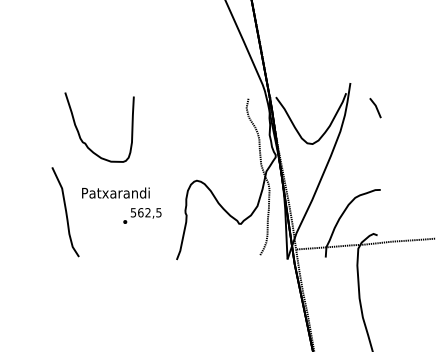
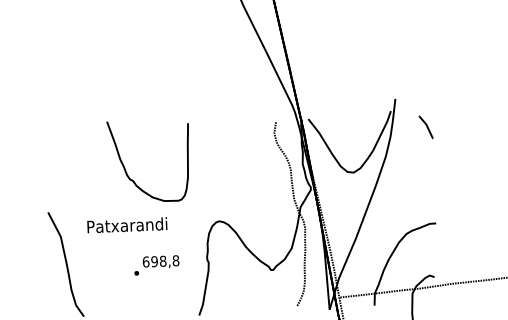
curve: (85, 142) -> (133, 179), moved
text: (115, 192) -> (126, 224), moved
text: (145, 212) -> (160, 261), 562,5 -> 698,8

